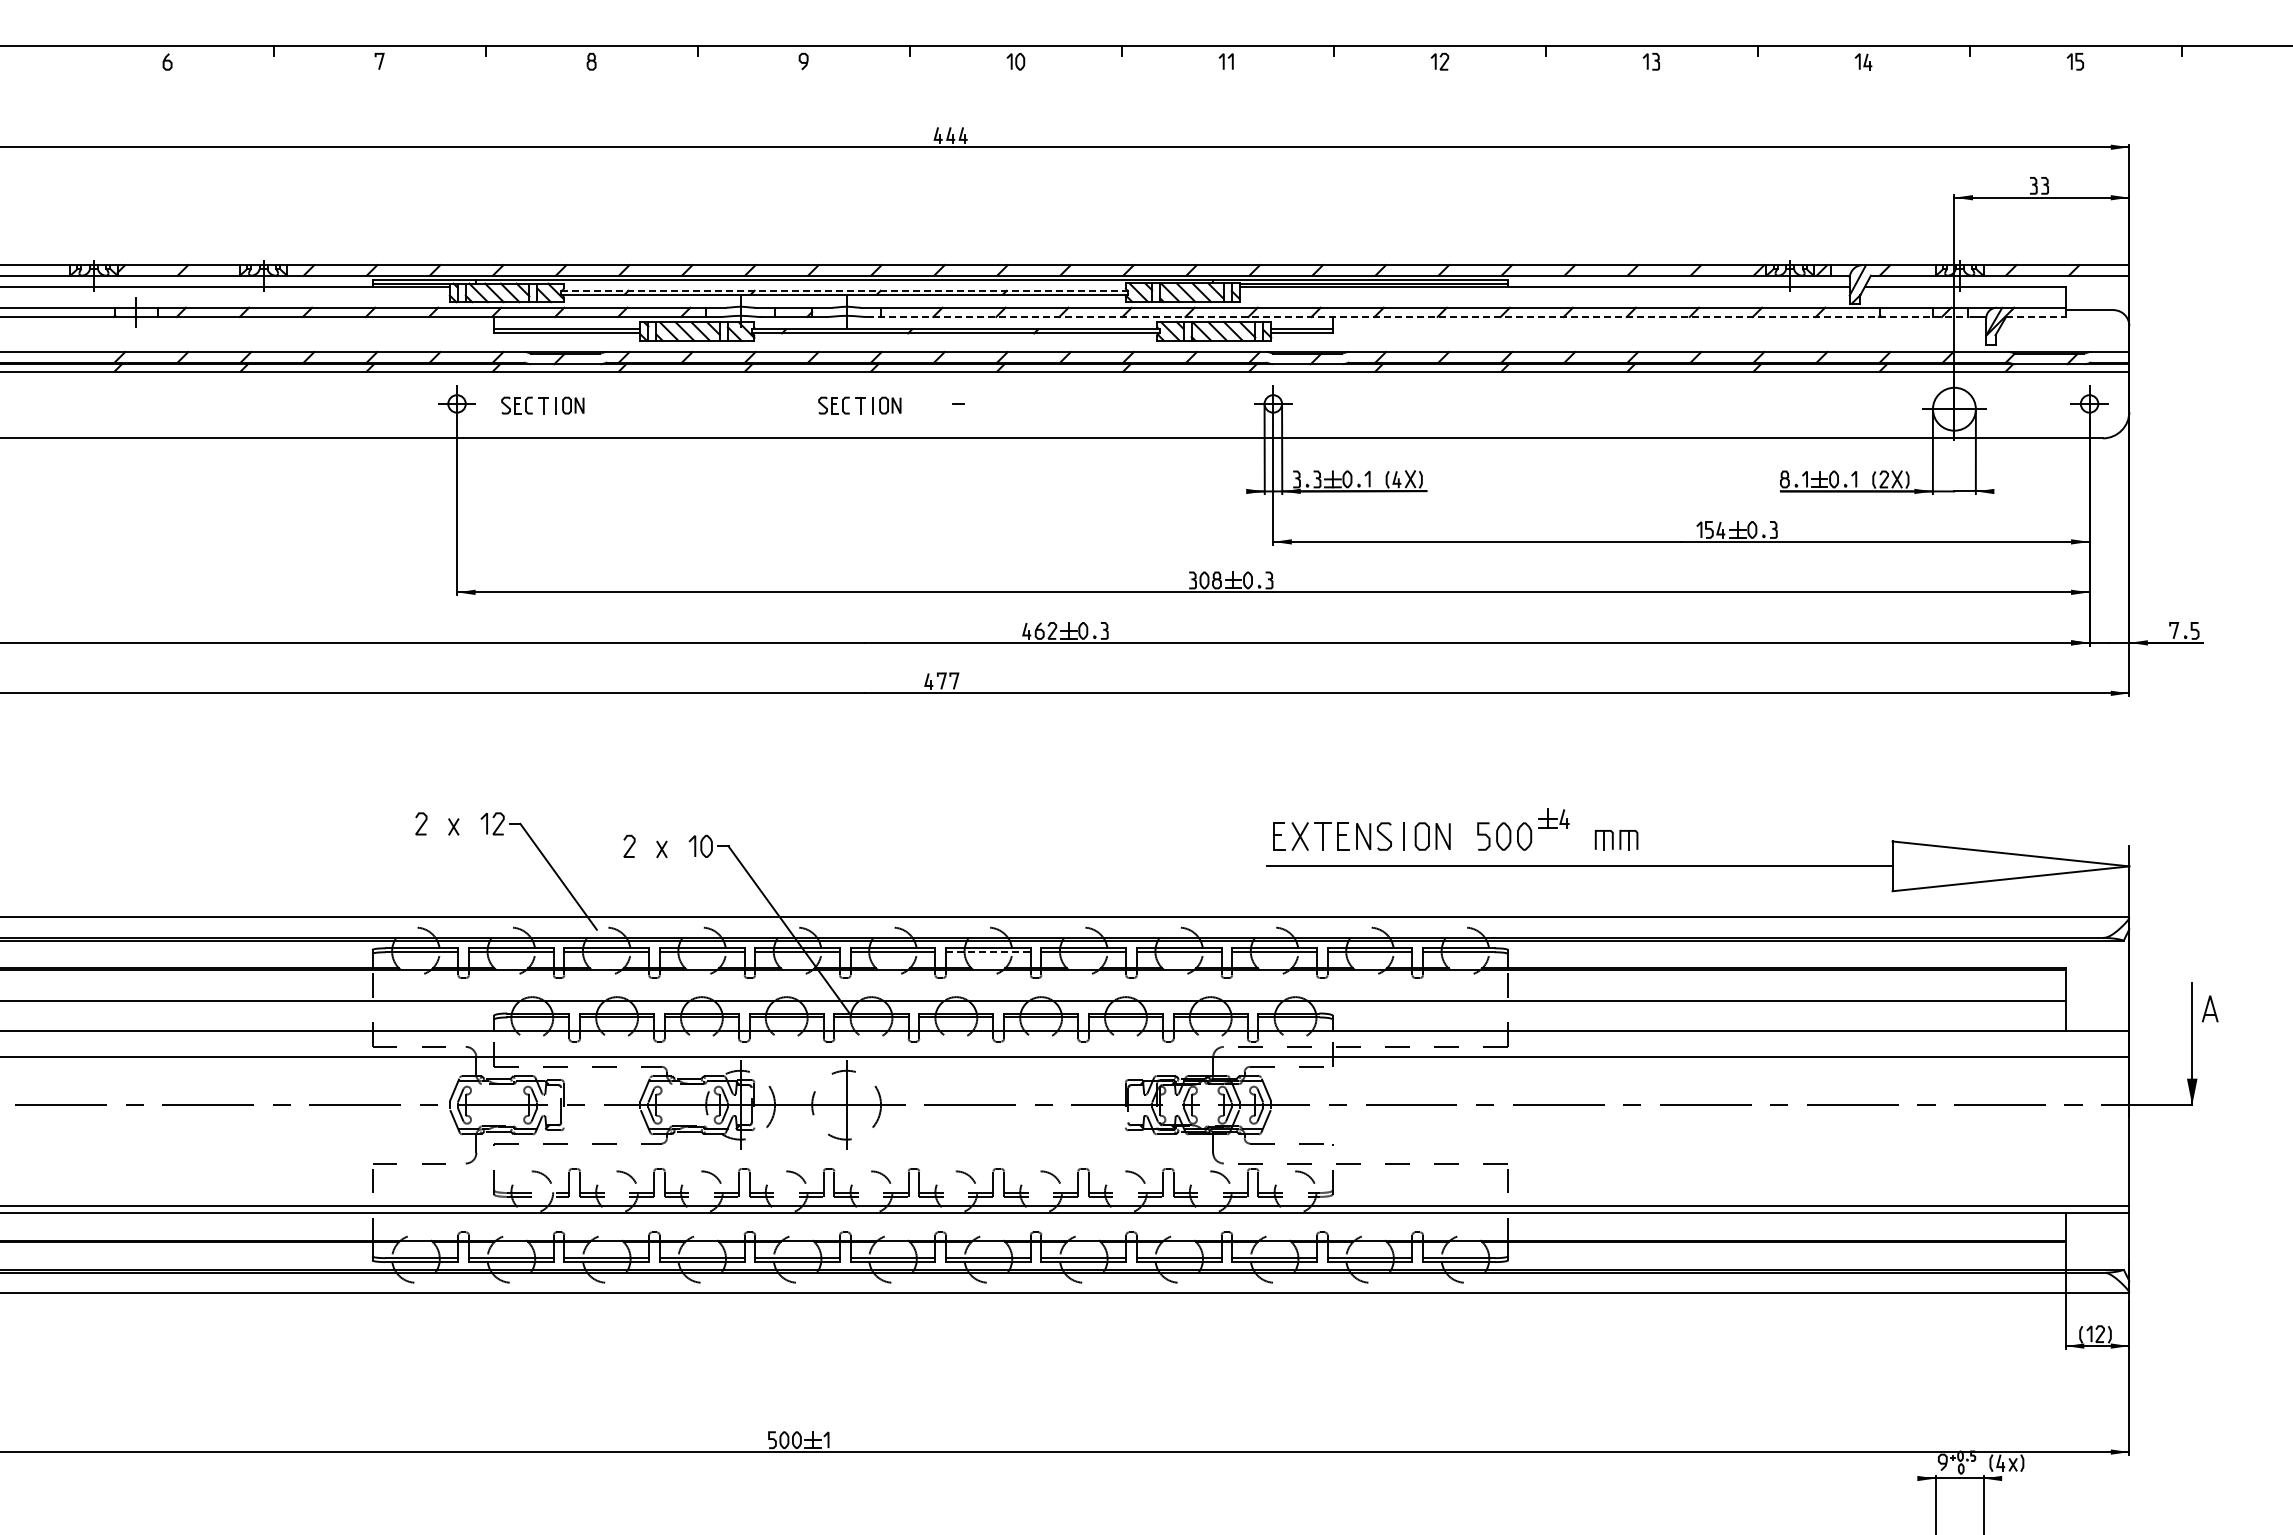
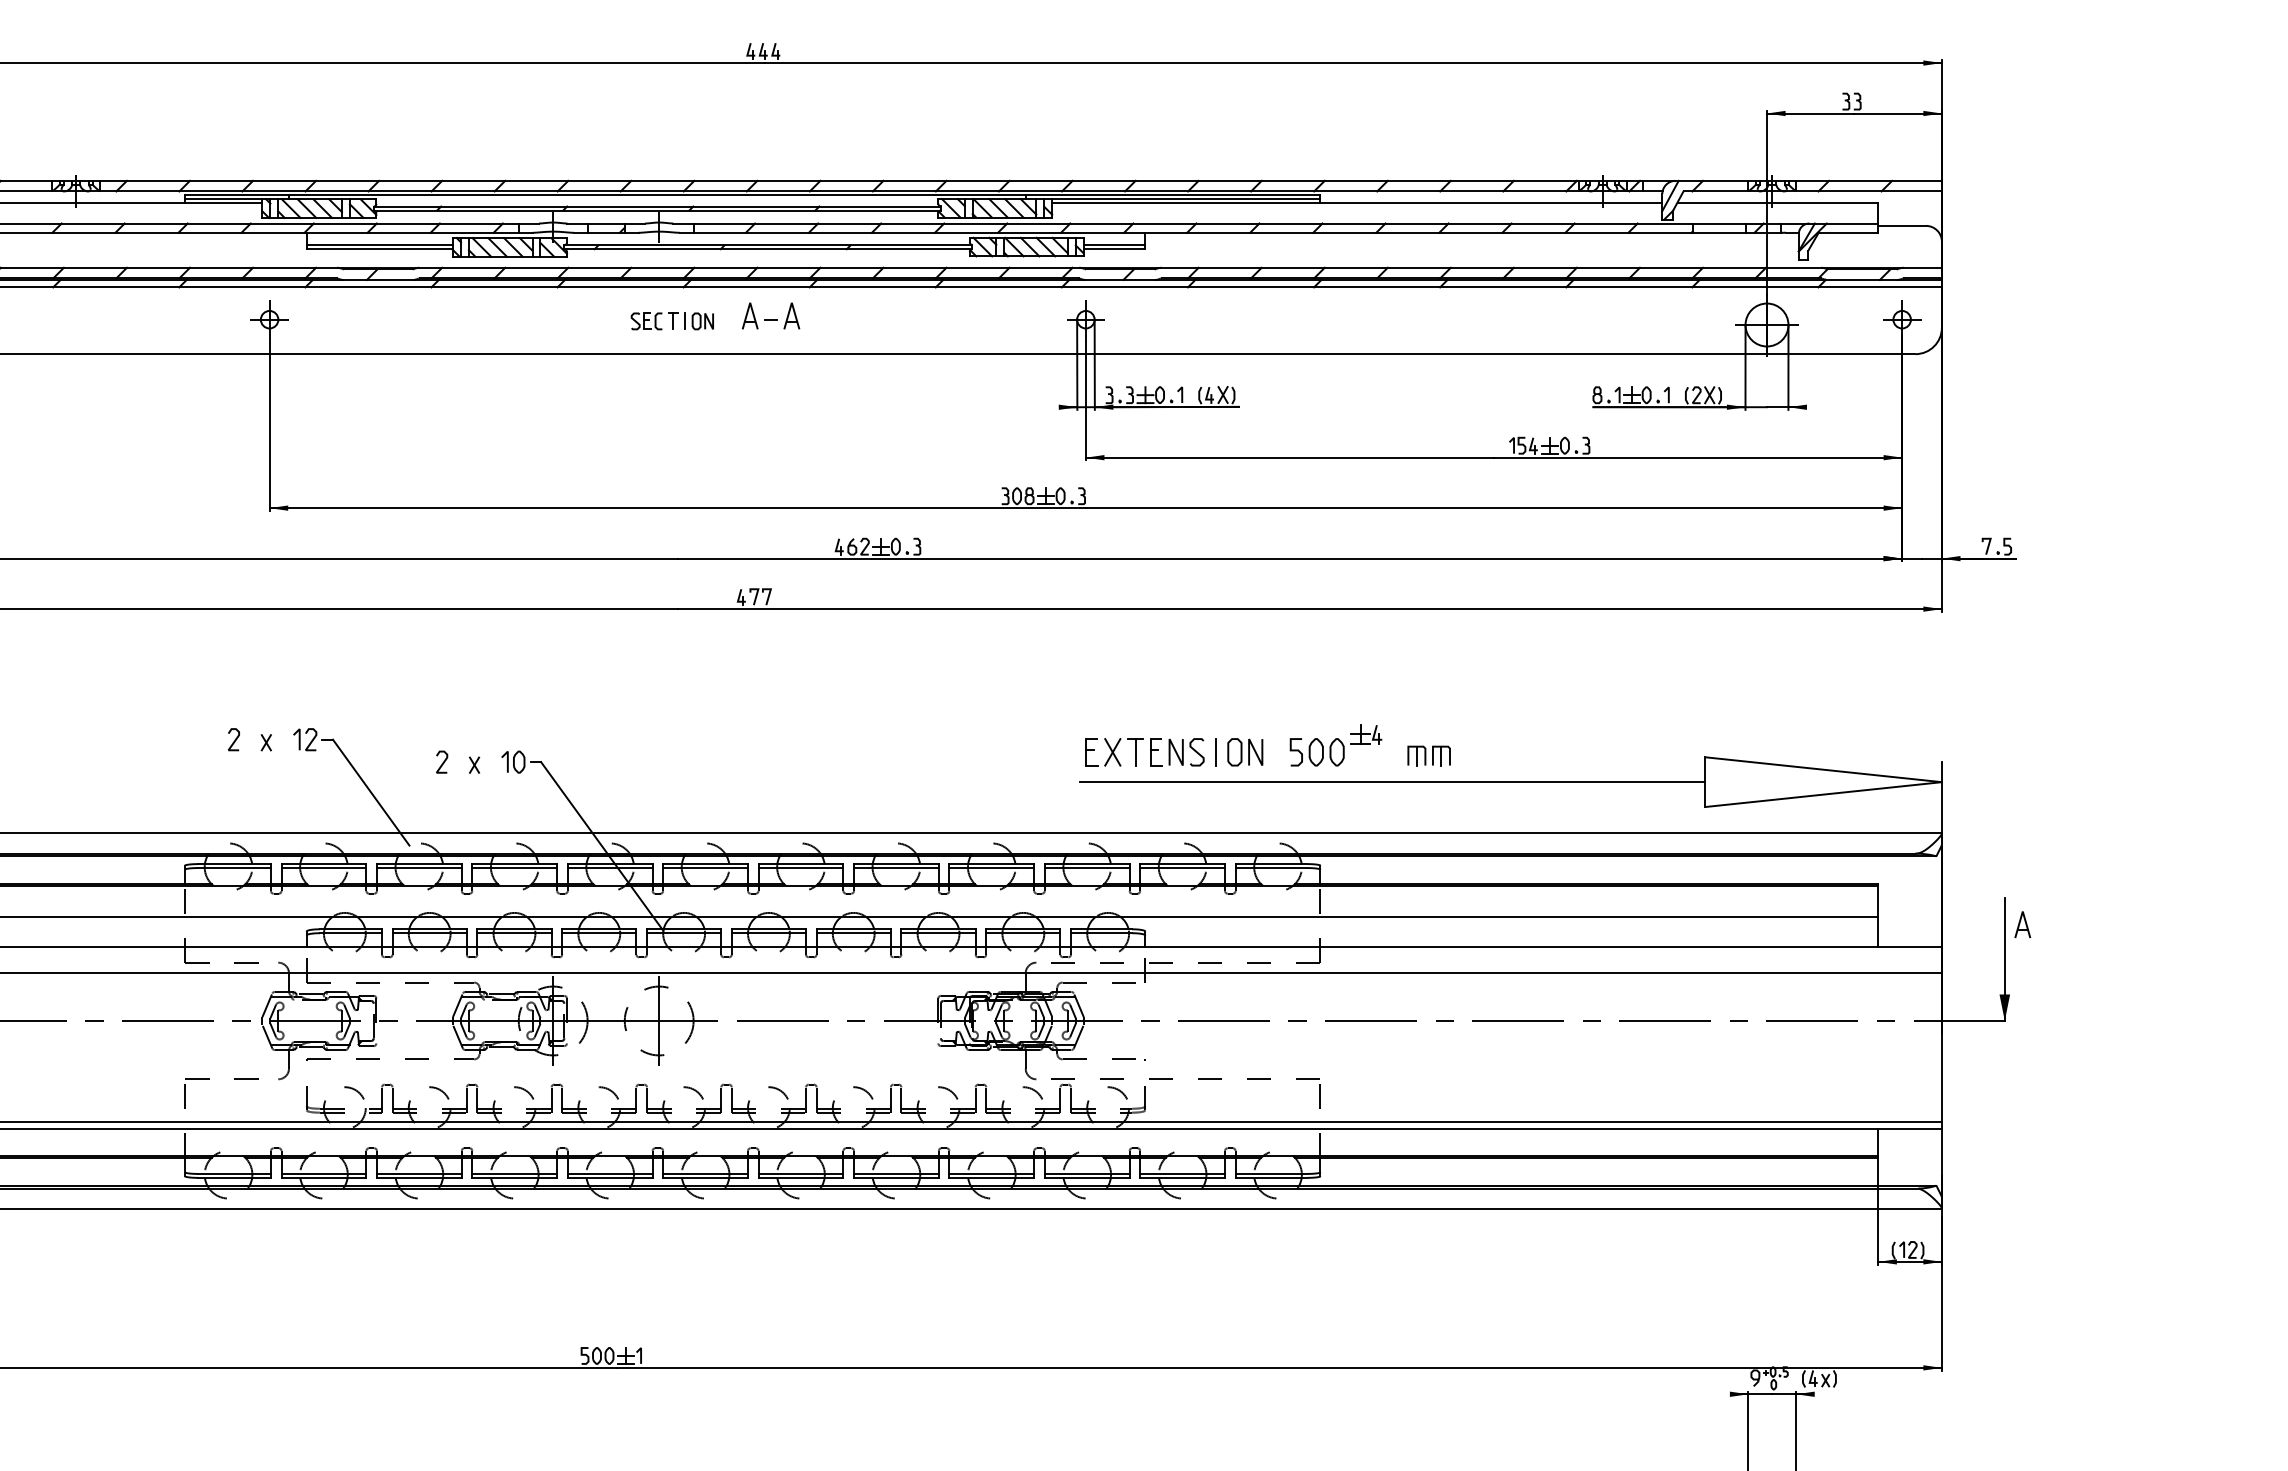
line: (844, 290) -> (657, 206), dashed -> solid
line: (1418, 317) -> (1231, 233), dashed -> solid
line: (2035, 317) -> (1848, 233), dashed -> solid
part: (937, 399) -> (750, 315), added
part: (979, 399) -> (792, 315), added
part: (542, 405) -> (355, 321), removed
line: (988, 952) -> (801, 868), dashed -> solid

